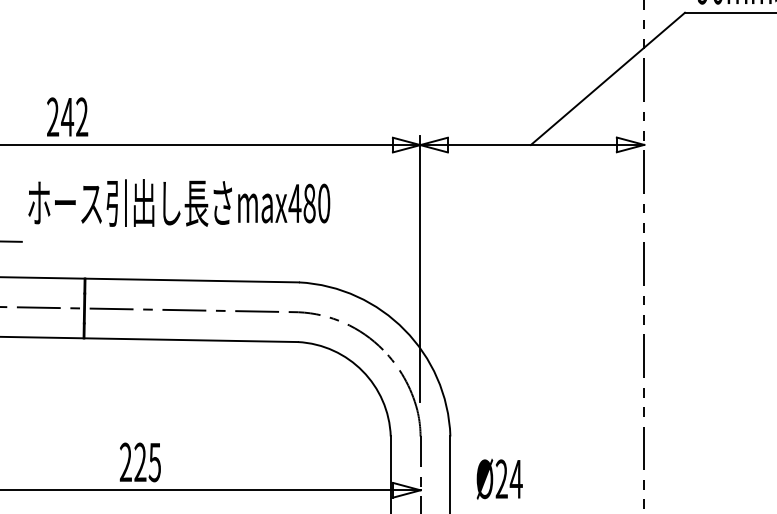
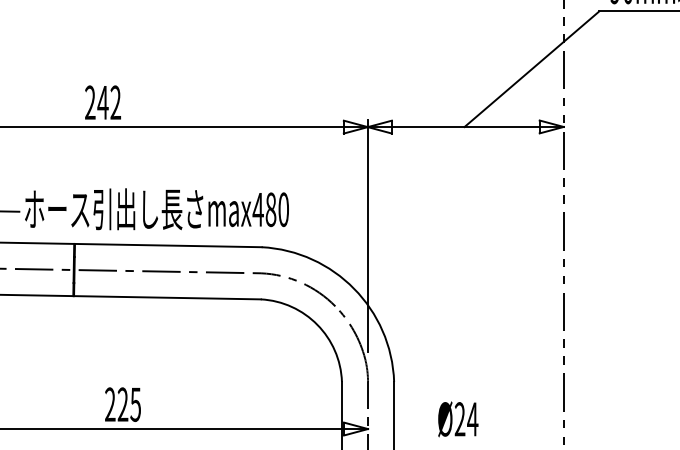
text: (67, 116) -> (102, 102), moved
text: (179, 202) -> (157, 208), moved
text: (499, 478) -> (458, 418), moved

